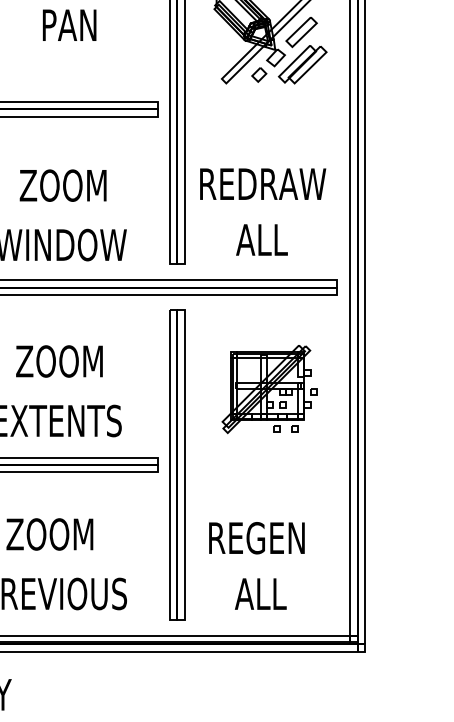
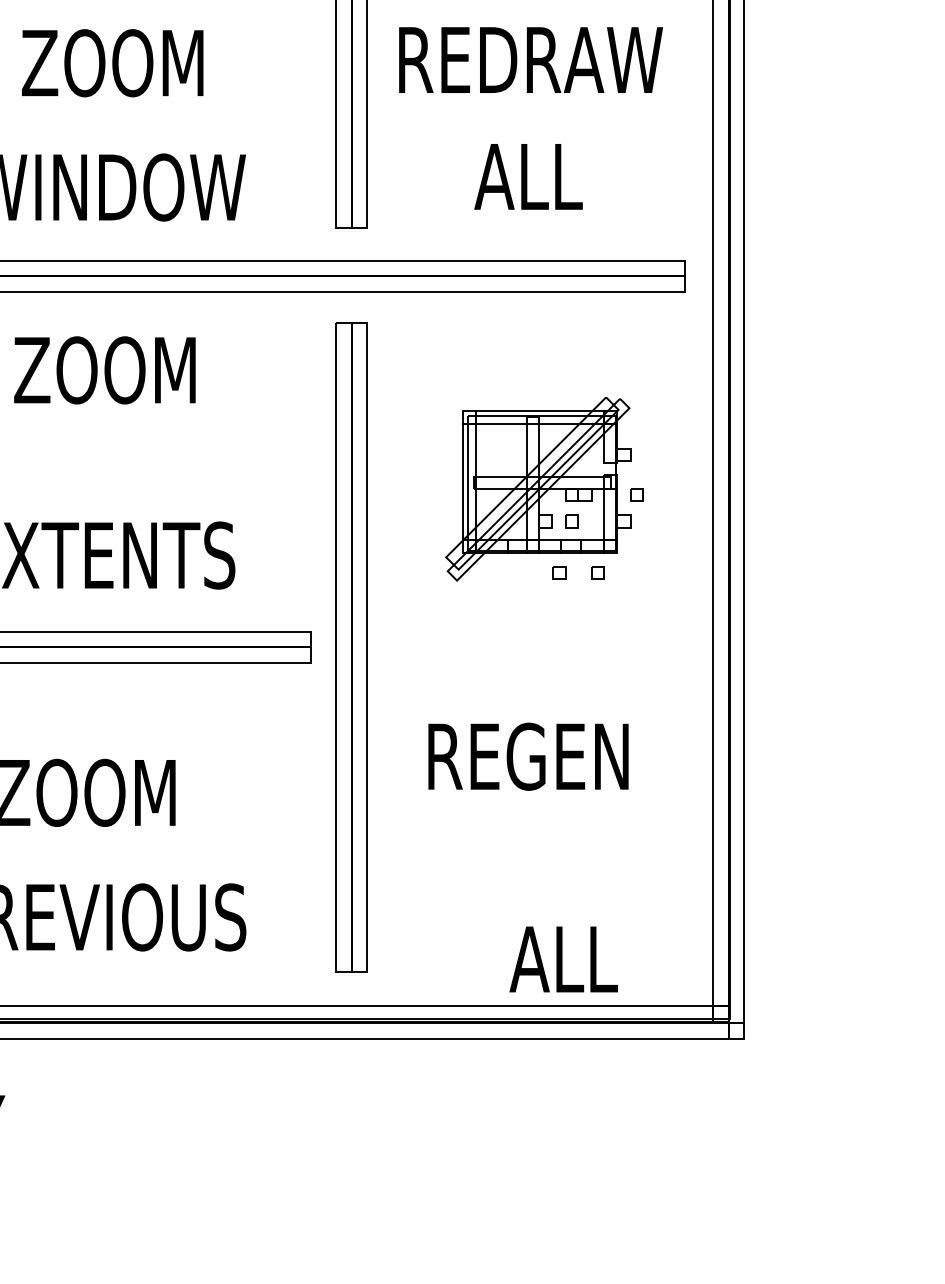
text: (59, 361) -> (104, 370), moved
text: (256, 538) -> (527, 757), moved
text: (260, 593) -> (563, 958), moved

